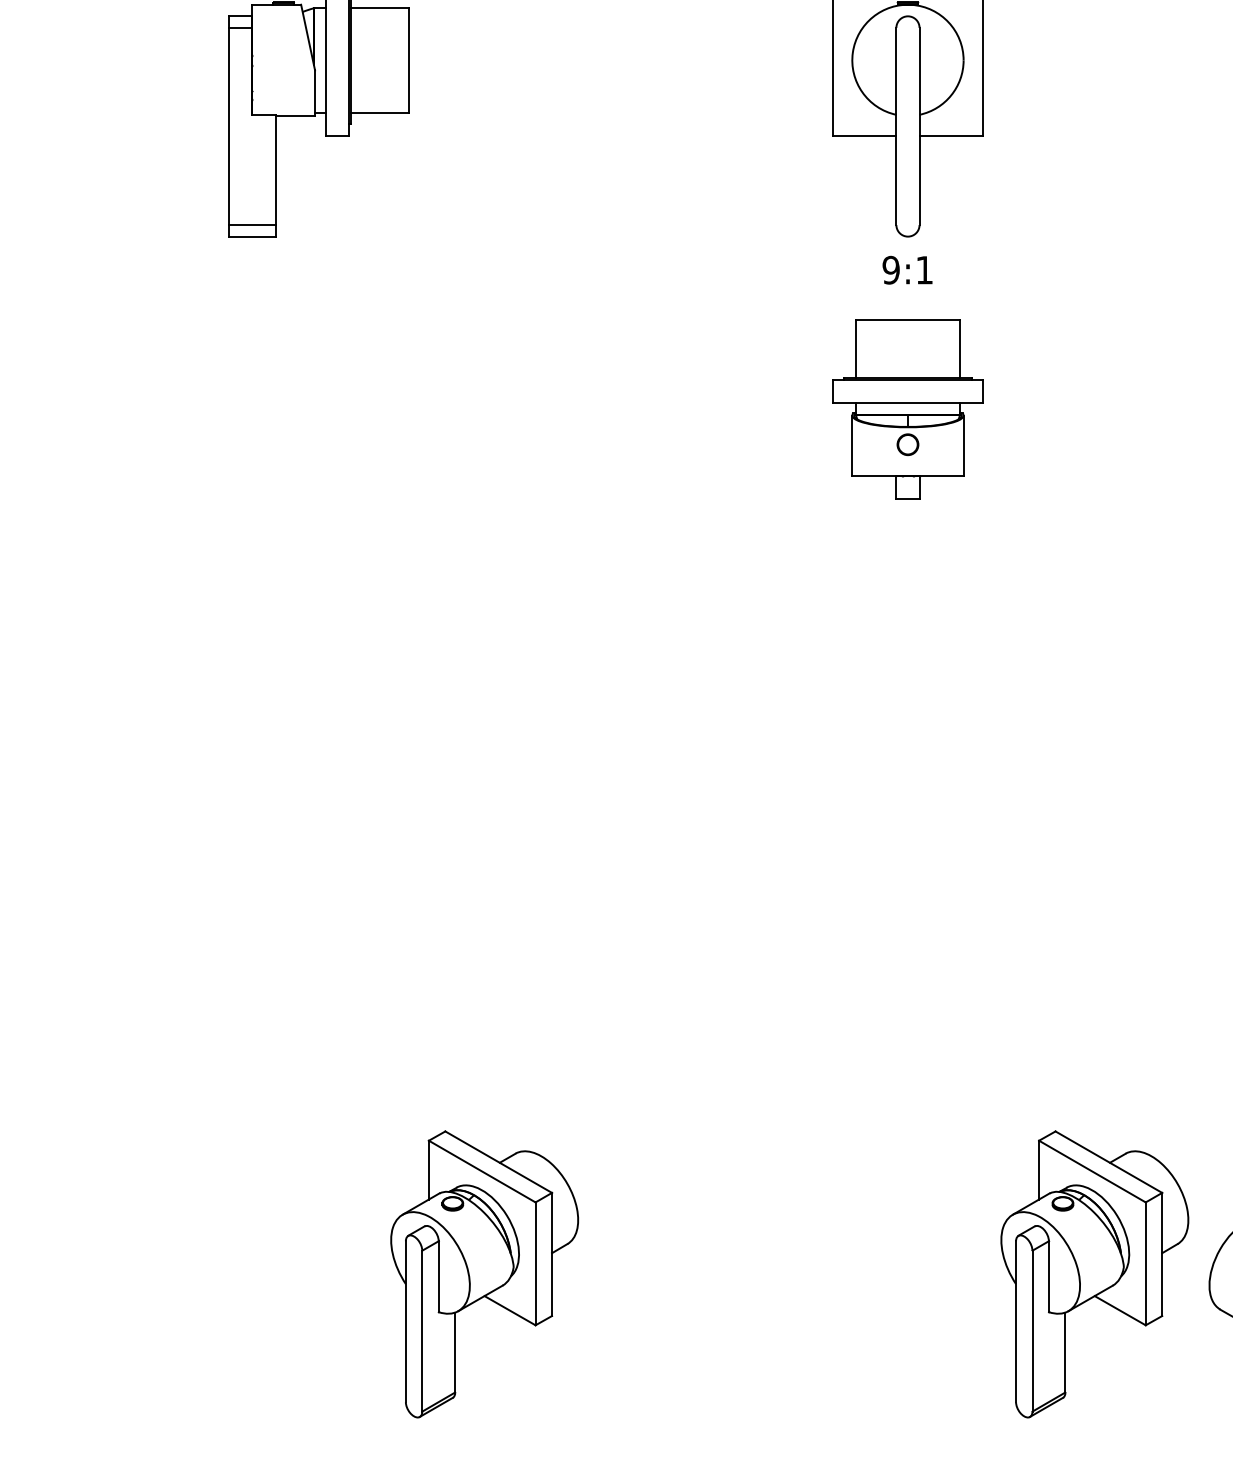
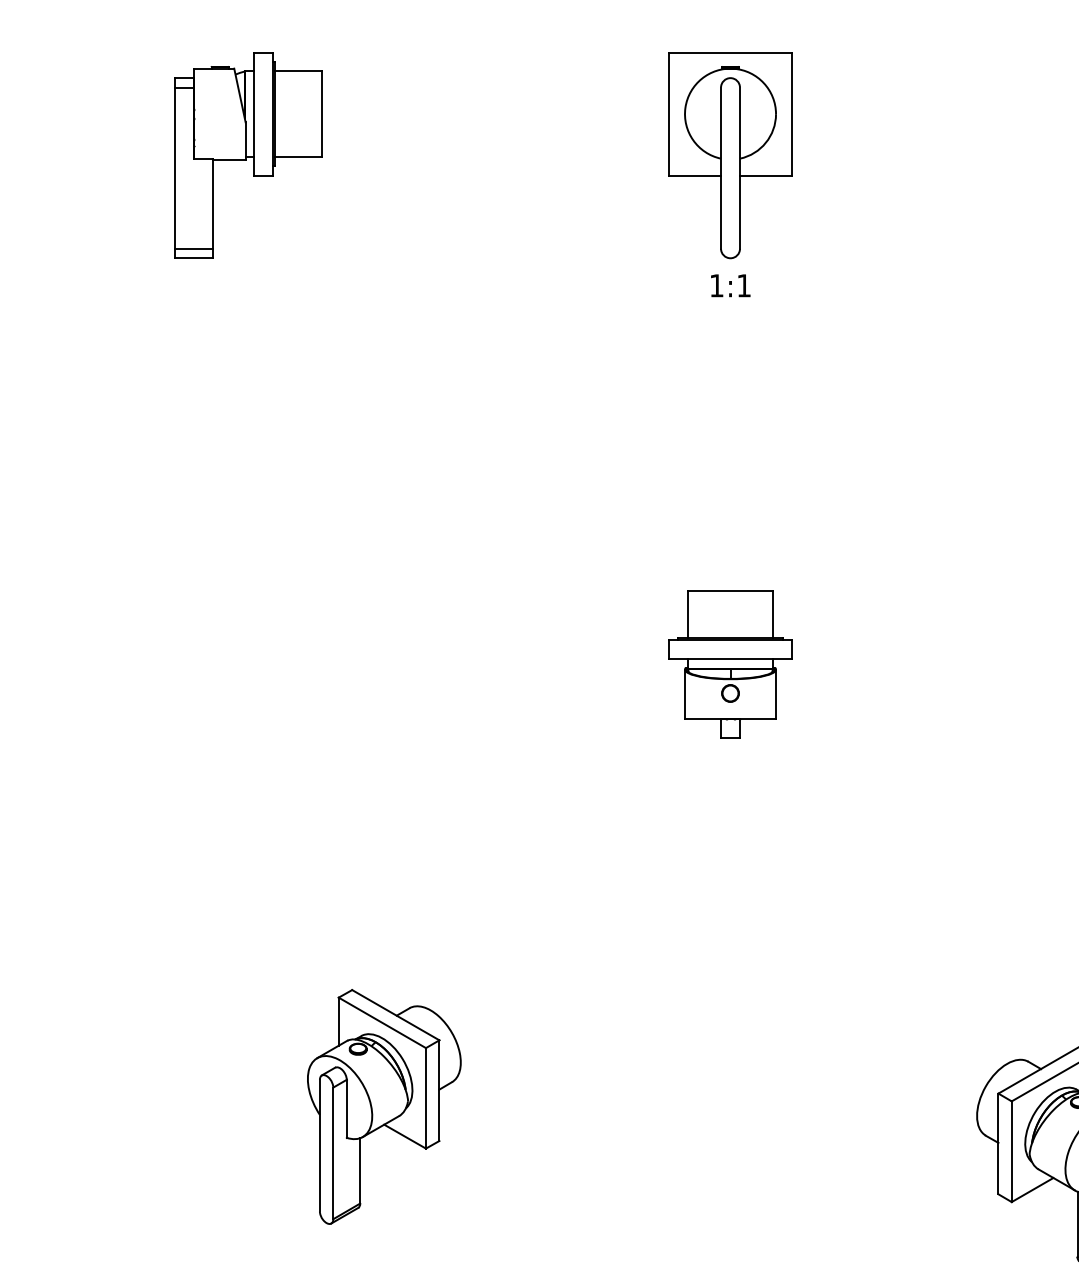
text: (890, 269) -> (716, 285), 9:1 -> 1:1
part: (907, 409) -> (730, 664), moved
part: (1095, 1273) -> (883, 1106), removed

